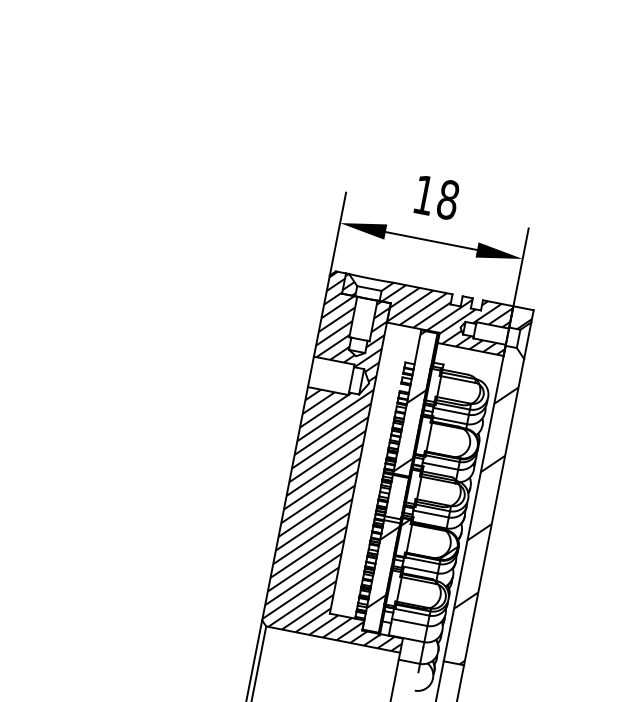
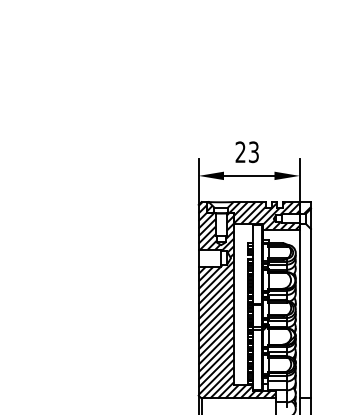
text: (436, 198) -> (247, 152), 18 -> 23
hatch: (401, 470) -> (257, 301), removed
hatch: (479, 523) -> (304, 321), removed

